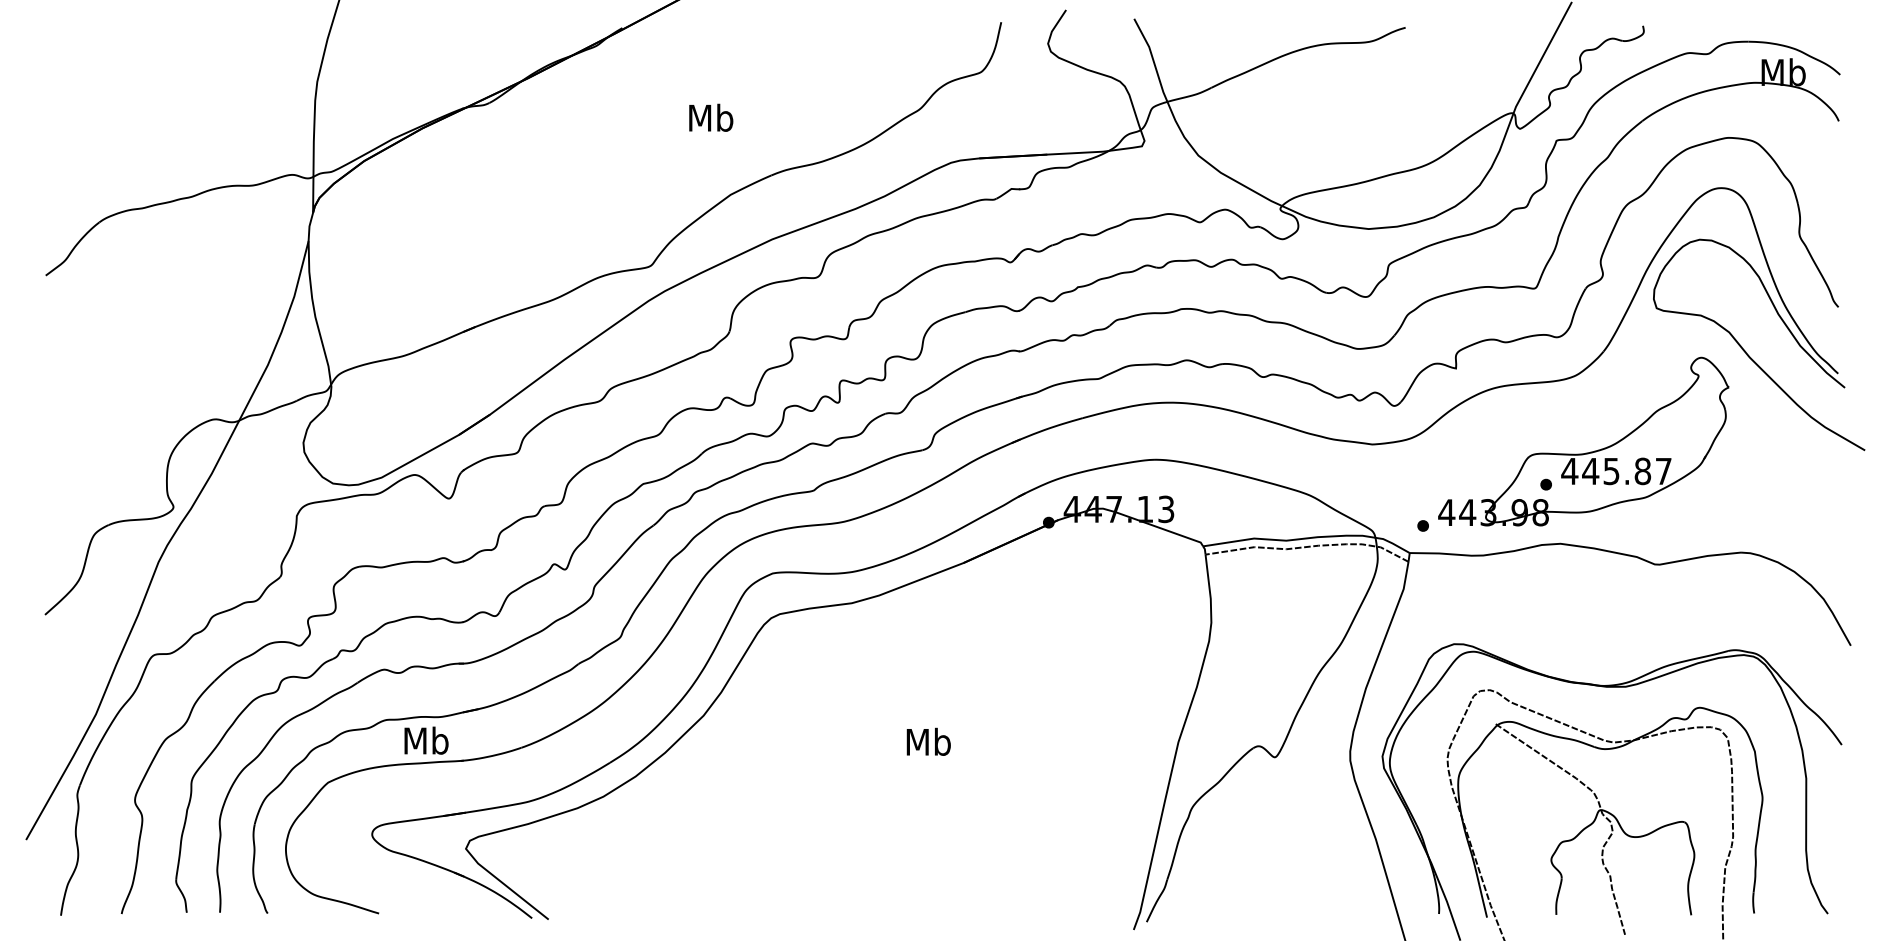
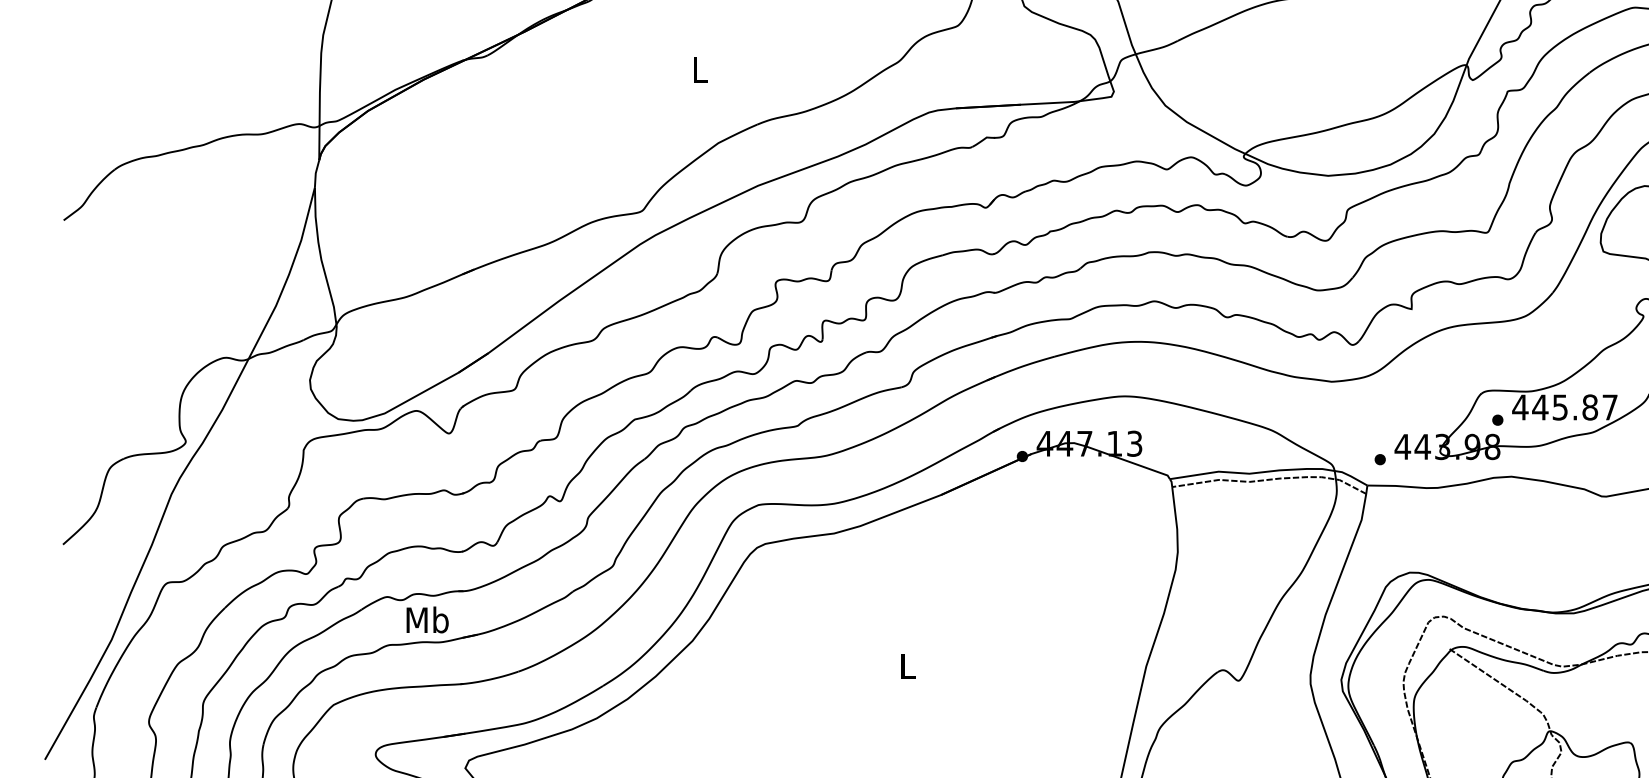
text: (711, 117) -> (700, 69), Mb -> L
text: (426, 740) -> (427, 619), moved
text: (928, 741) -> (907, 665), Mb -> L

